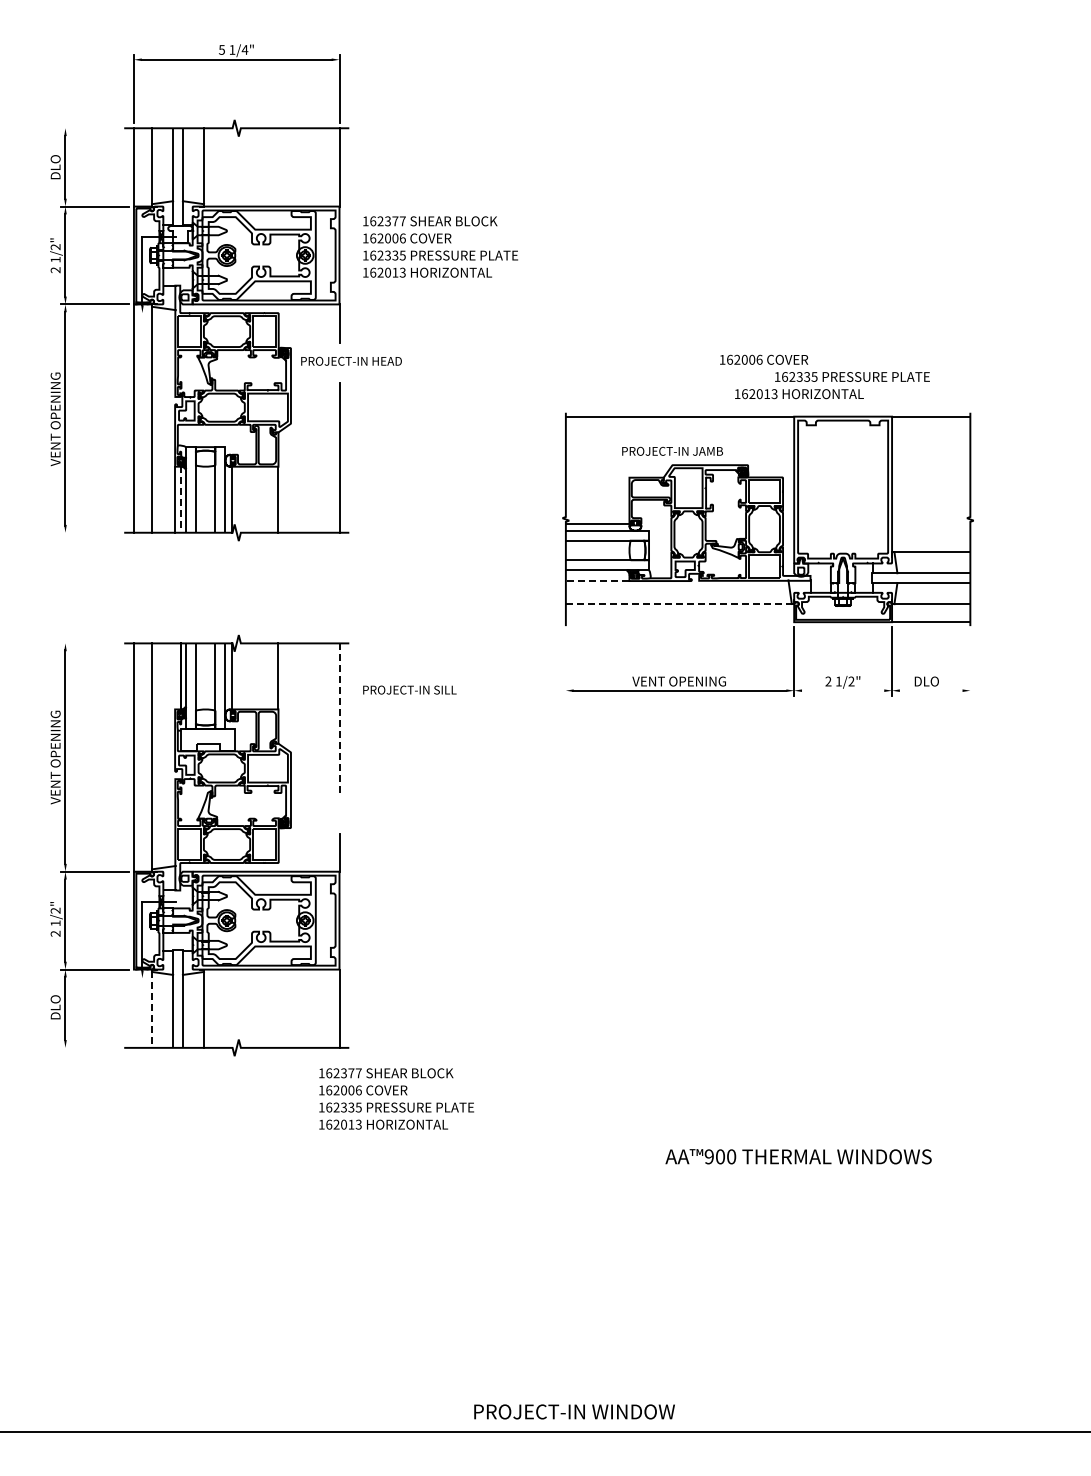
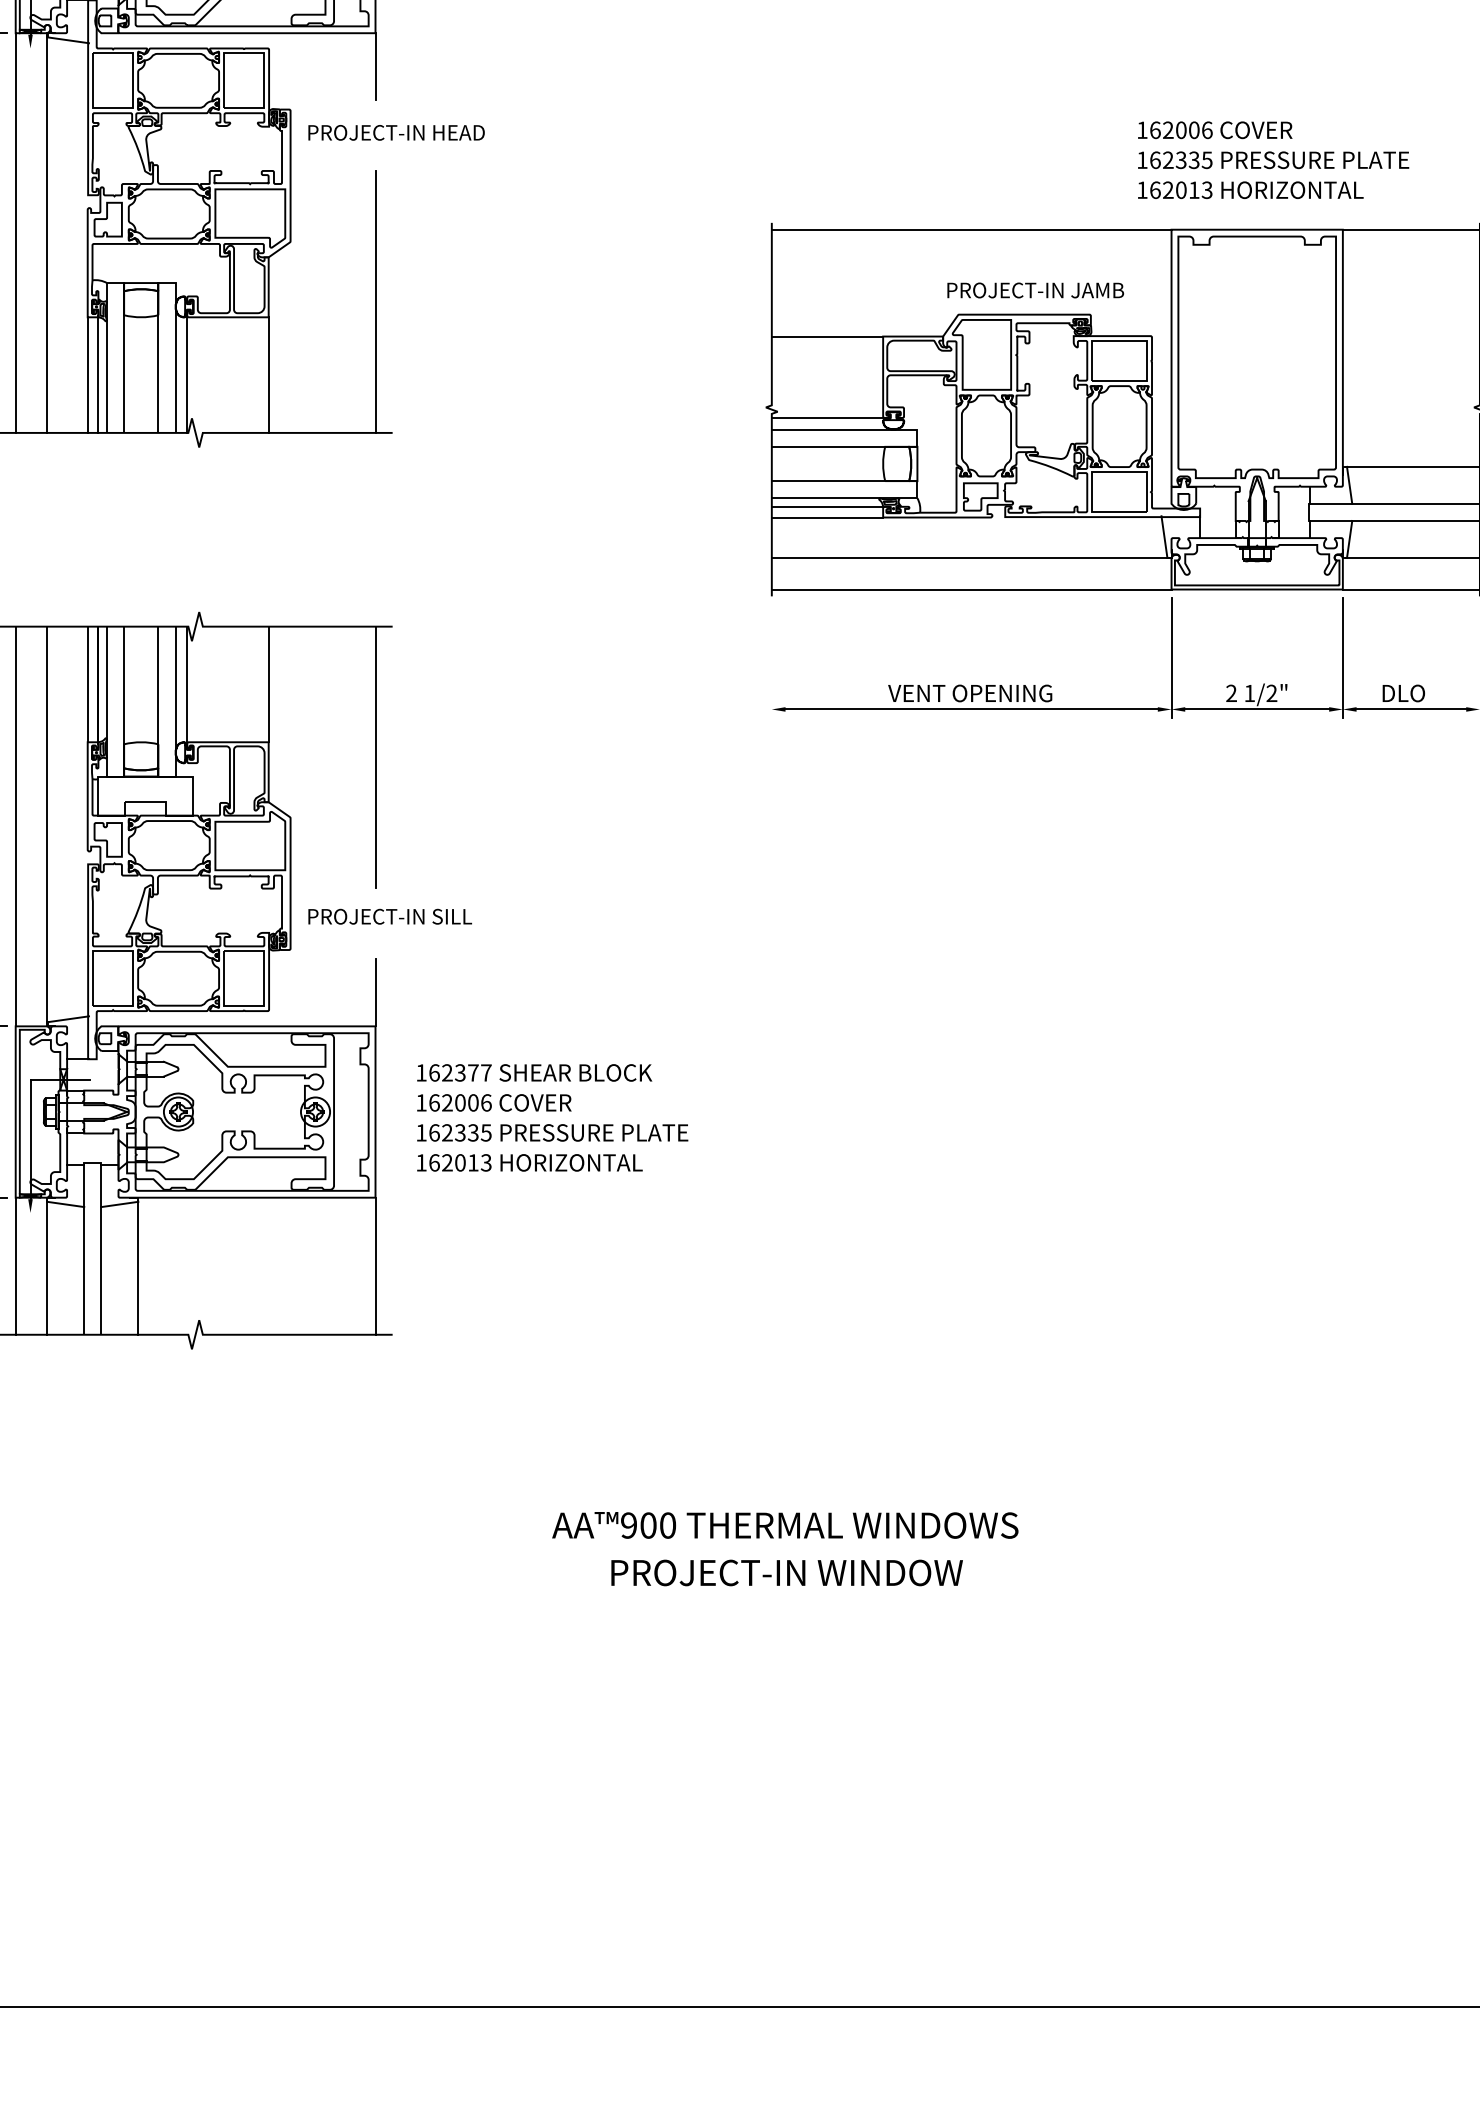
text: (764, 359) -> (1215, 129), moved
text: (799, 394) -> (1250, 190), moved
text: (672, 450) -> (1035, 288), moved
line: (597, 477) -> (827, 336), added
line: (181, 499) -> (98, 374), dashed -> solid
line: (597, 574) -> (827, 506), added
line: (597, 581) -> (827, 518), dashed -> solid
line: (678, 604) -> (968, 558), dashed -> solid
line: (679, 622) -> (970, 590), added
line: (175, 676) -> (88, 684), added
text: (409, 689) -> (389, 915), moved
line: (843, 690) -> (1257, 709), added
line: (930, 690) -> (1410, 709), added
line: (339, 718) -> (375, 758), dashed -> solid
line: (133, 1008) -> (14, 1265), added
line: (152, 1010) -> (48, 1269), dashed -> solid
text: (396, 1098) -> (552, 1117), moved
text: (798, 1156) -> (785, 1524), moved
text: (574, 1411) -> (786, 1572), moved

